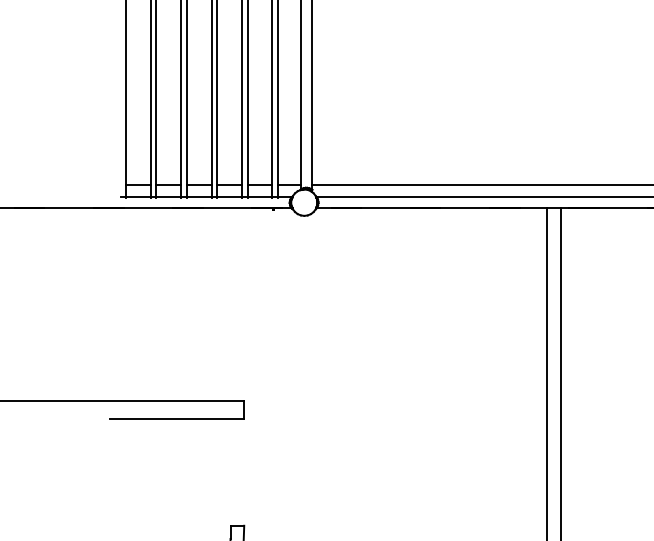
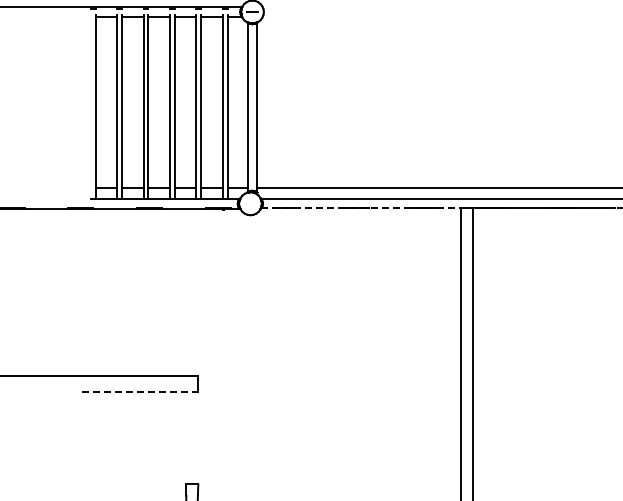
line: (432, 208) -> (361, 208), solid -> dashed
line: (177, 418) -> (140, 391), solid -> dashed

